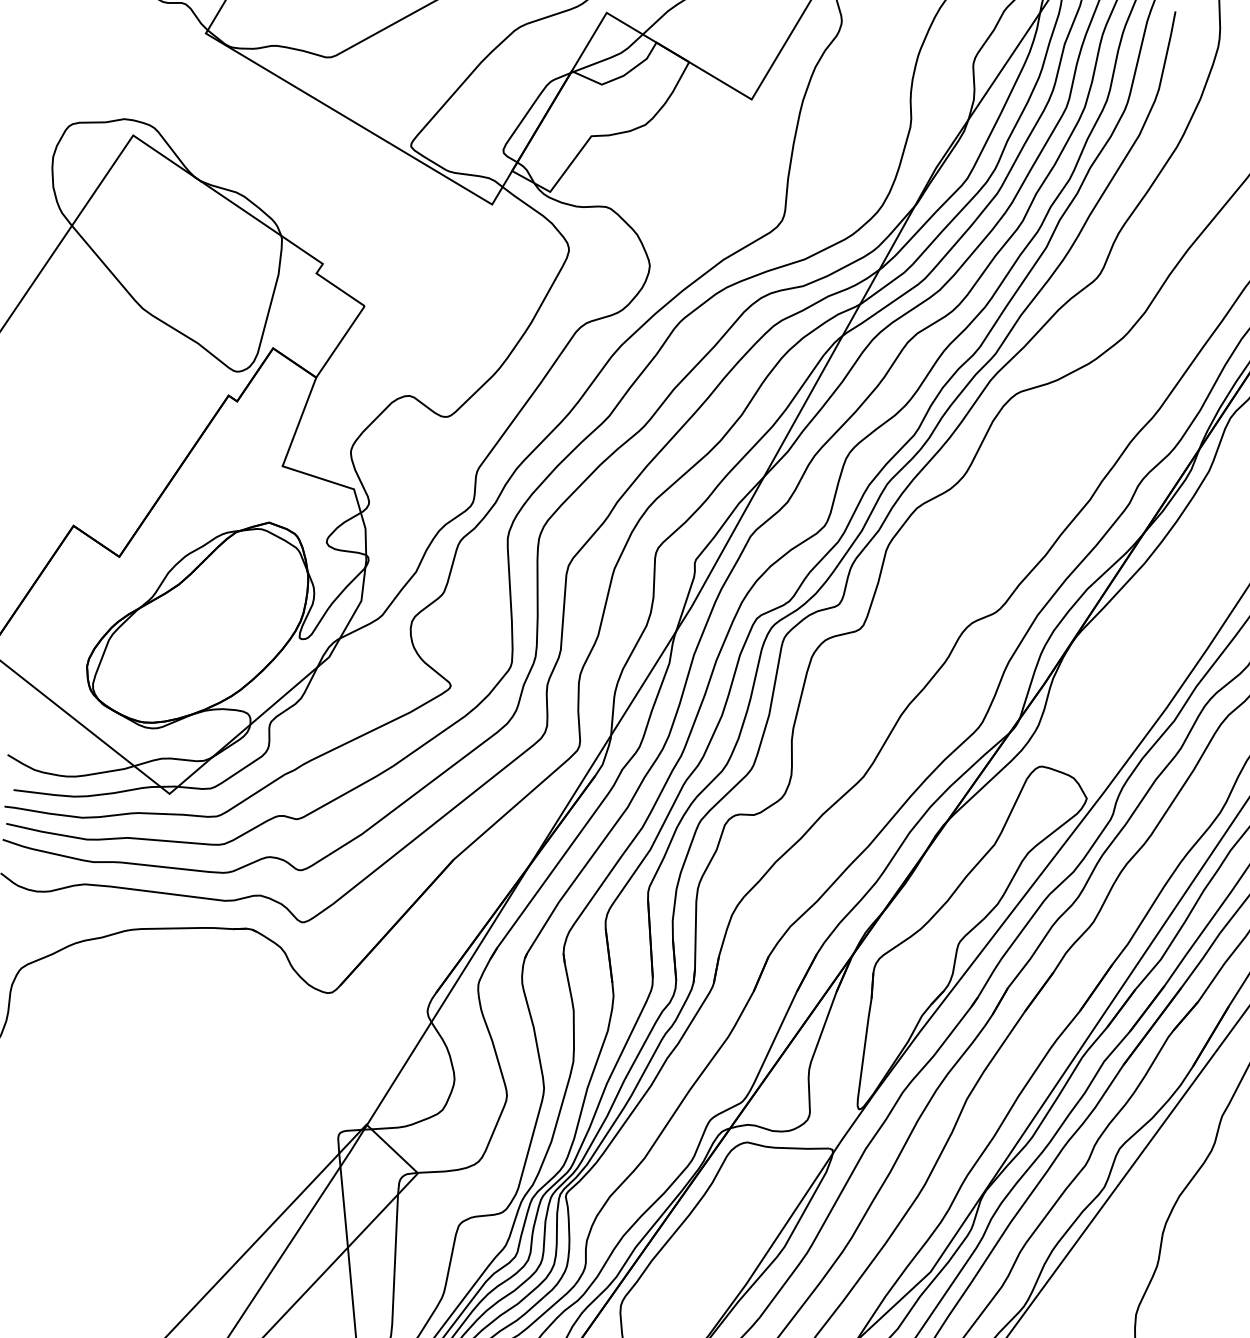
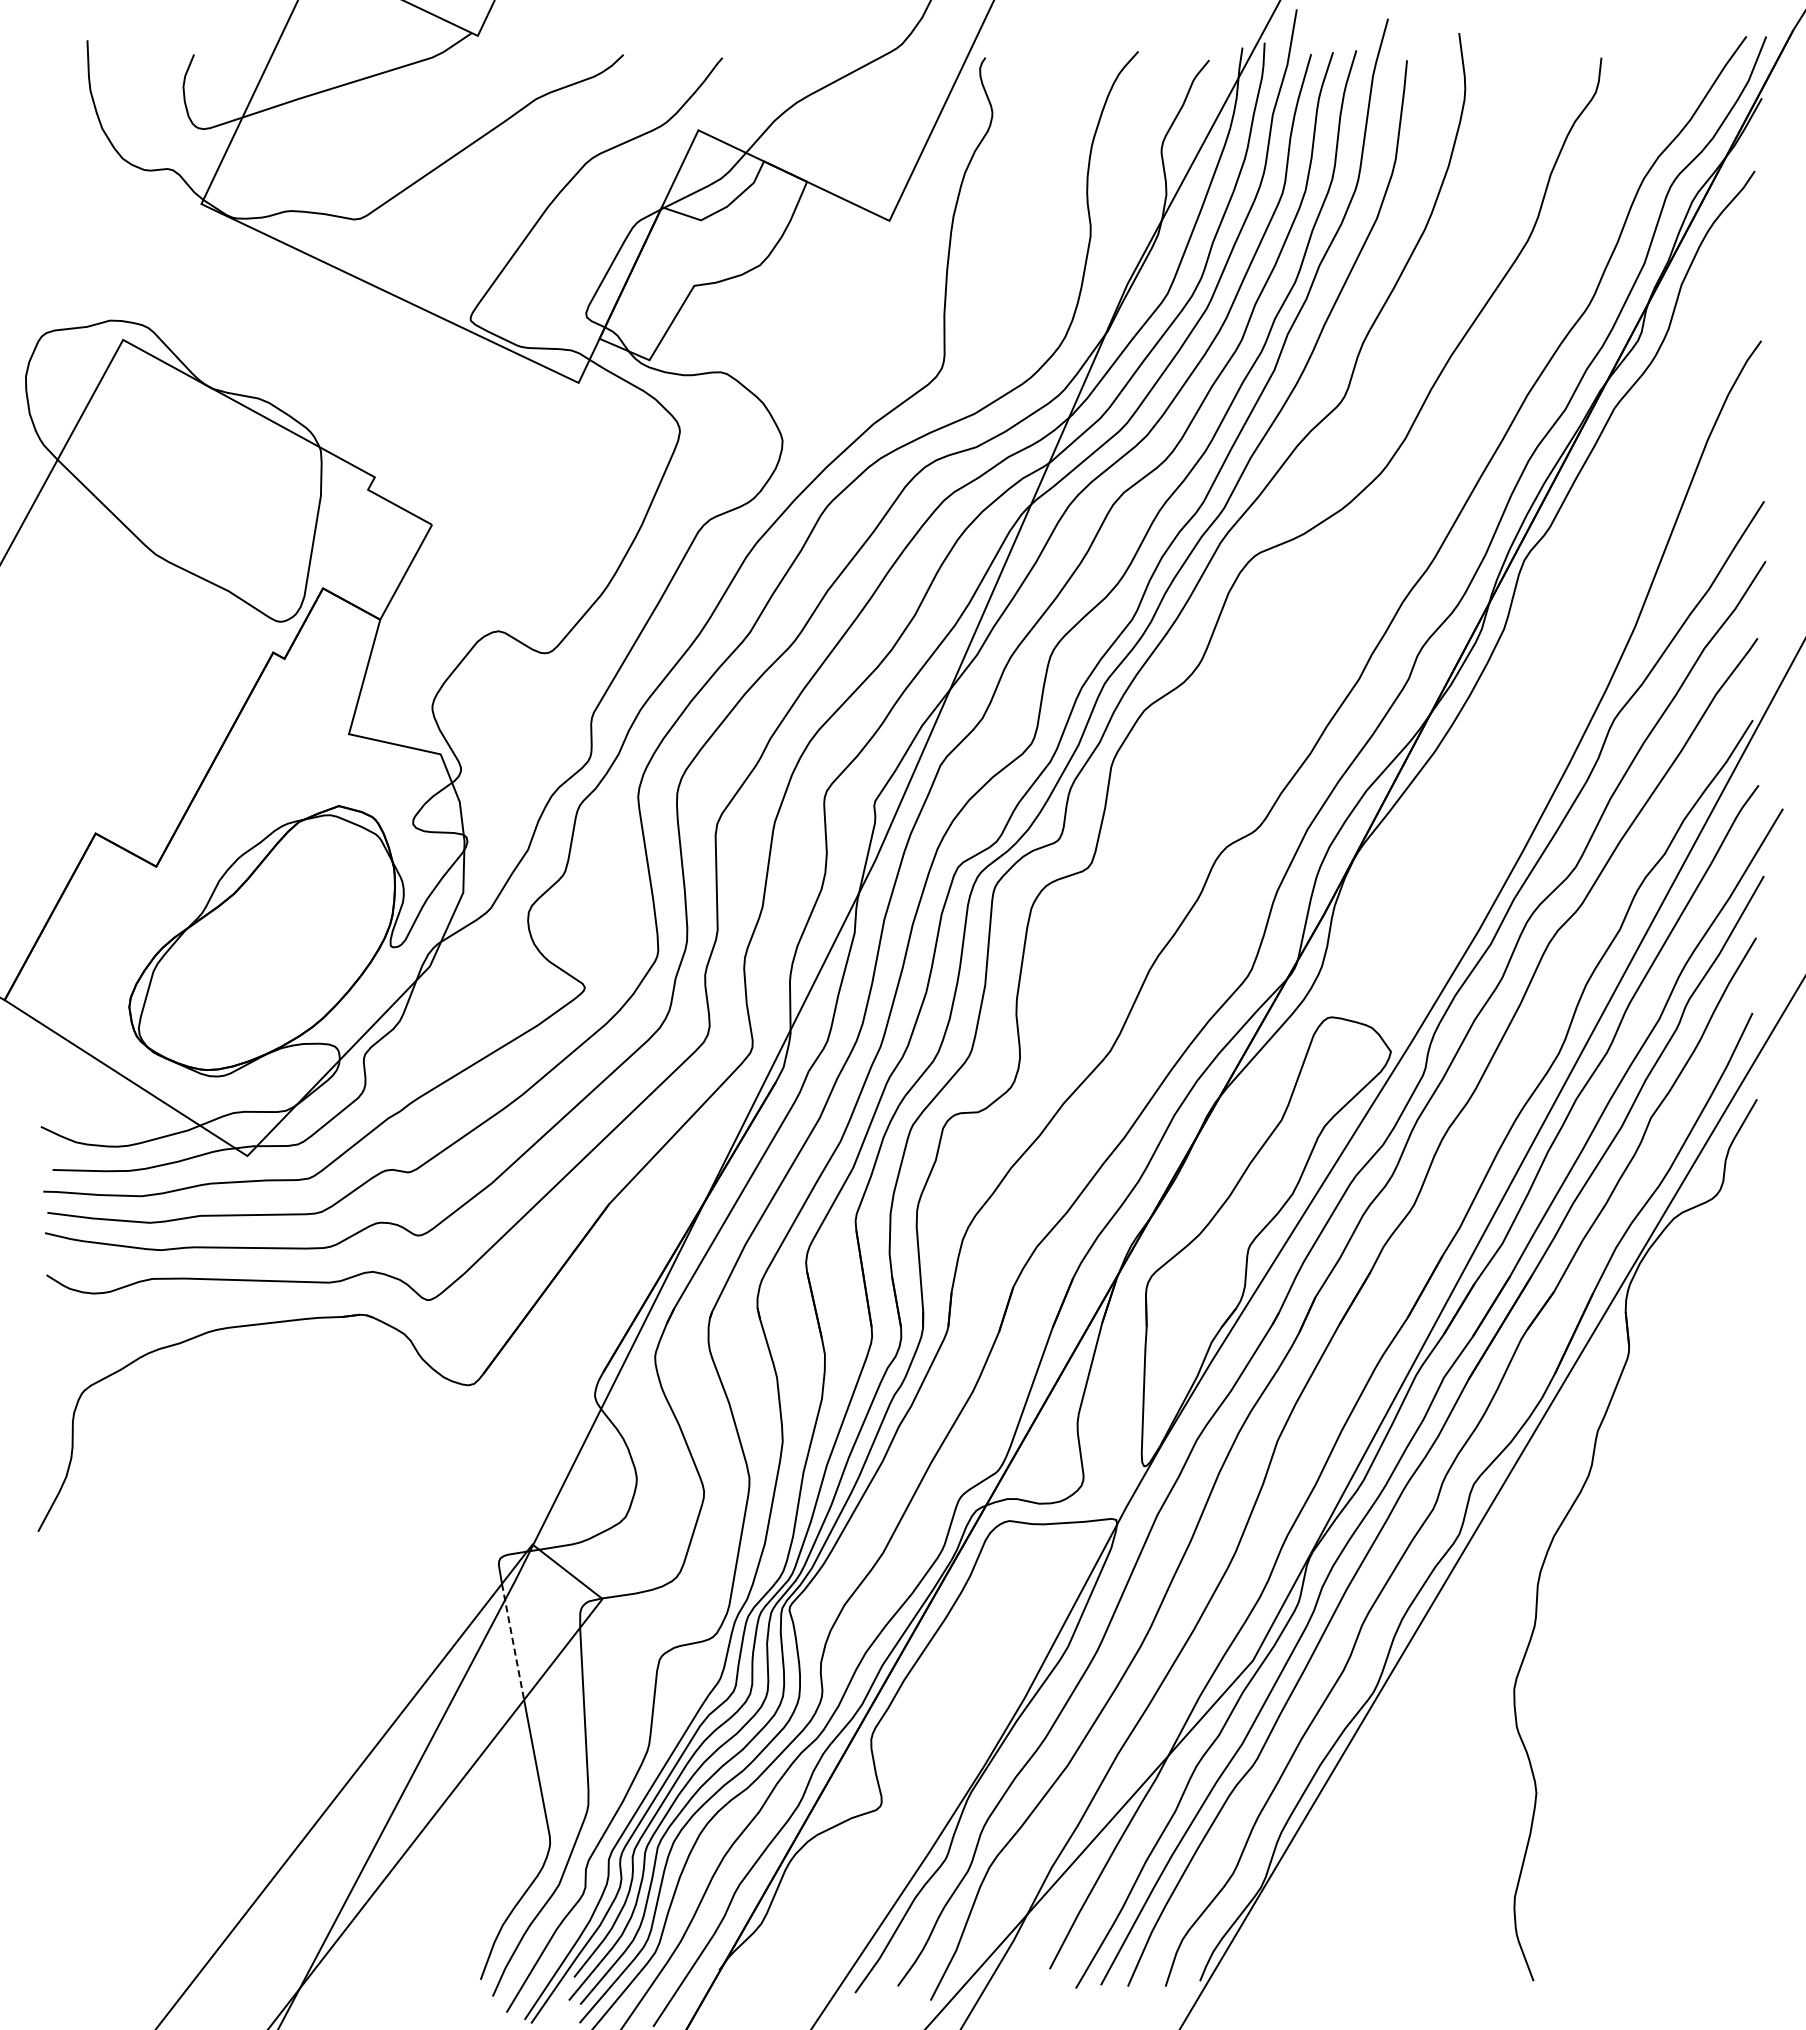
line: (343, 1201) -> (513, 1642), solid -> dashed

